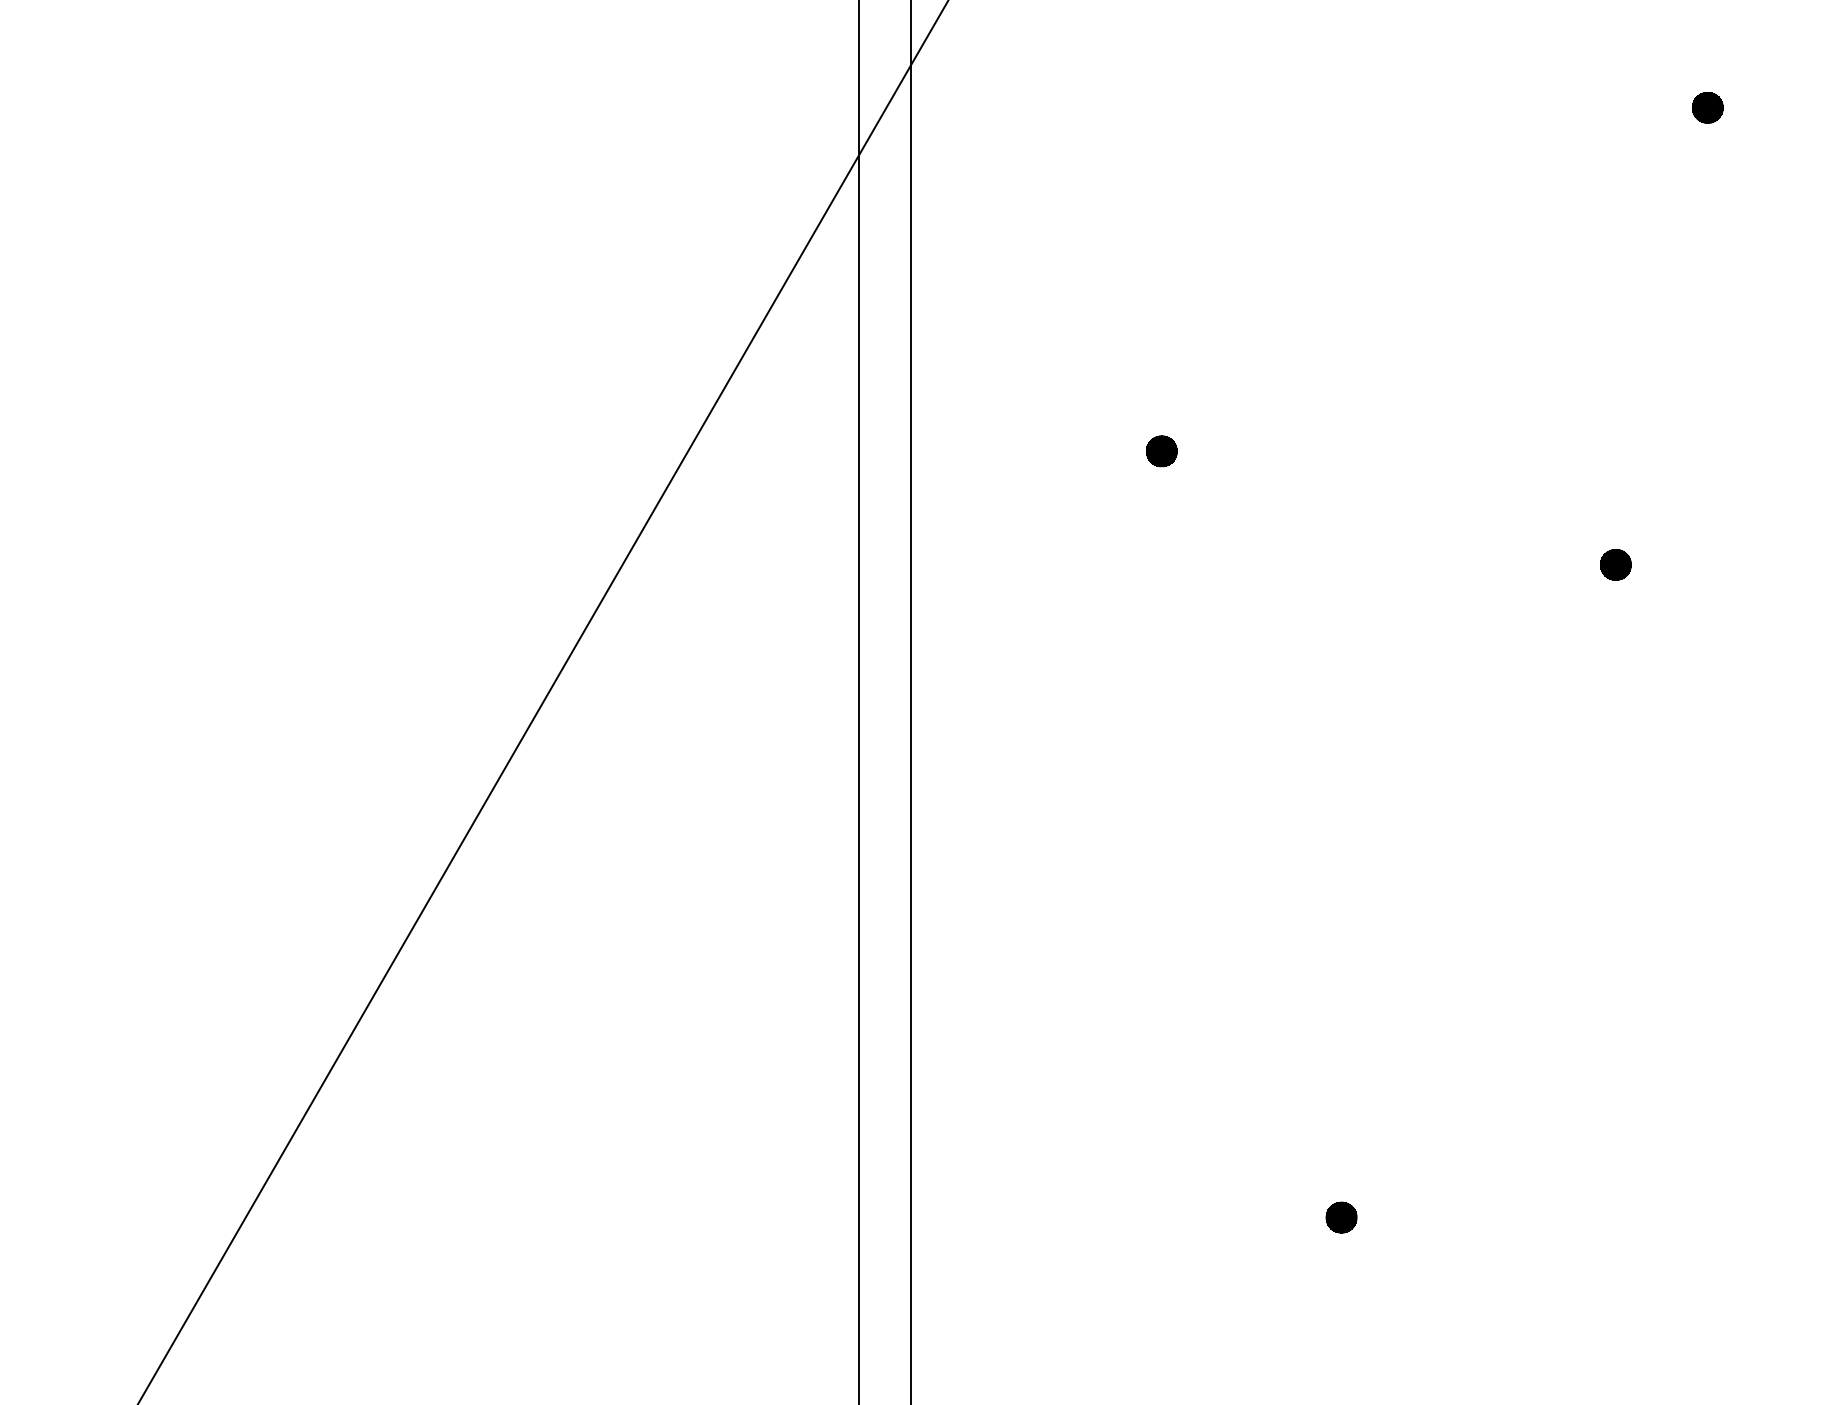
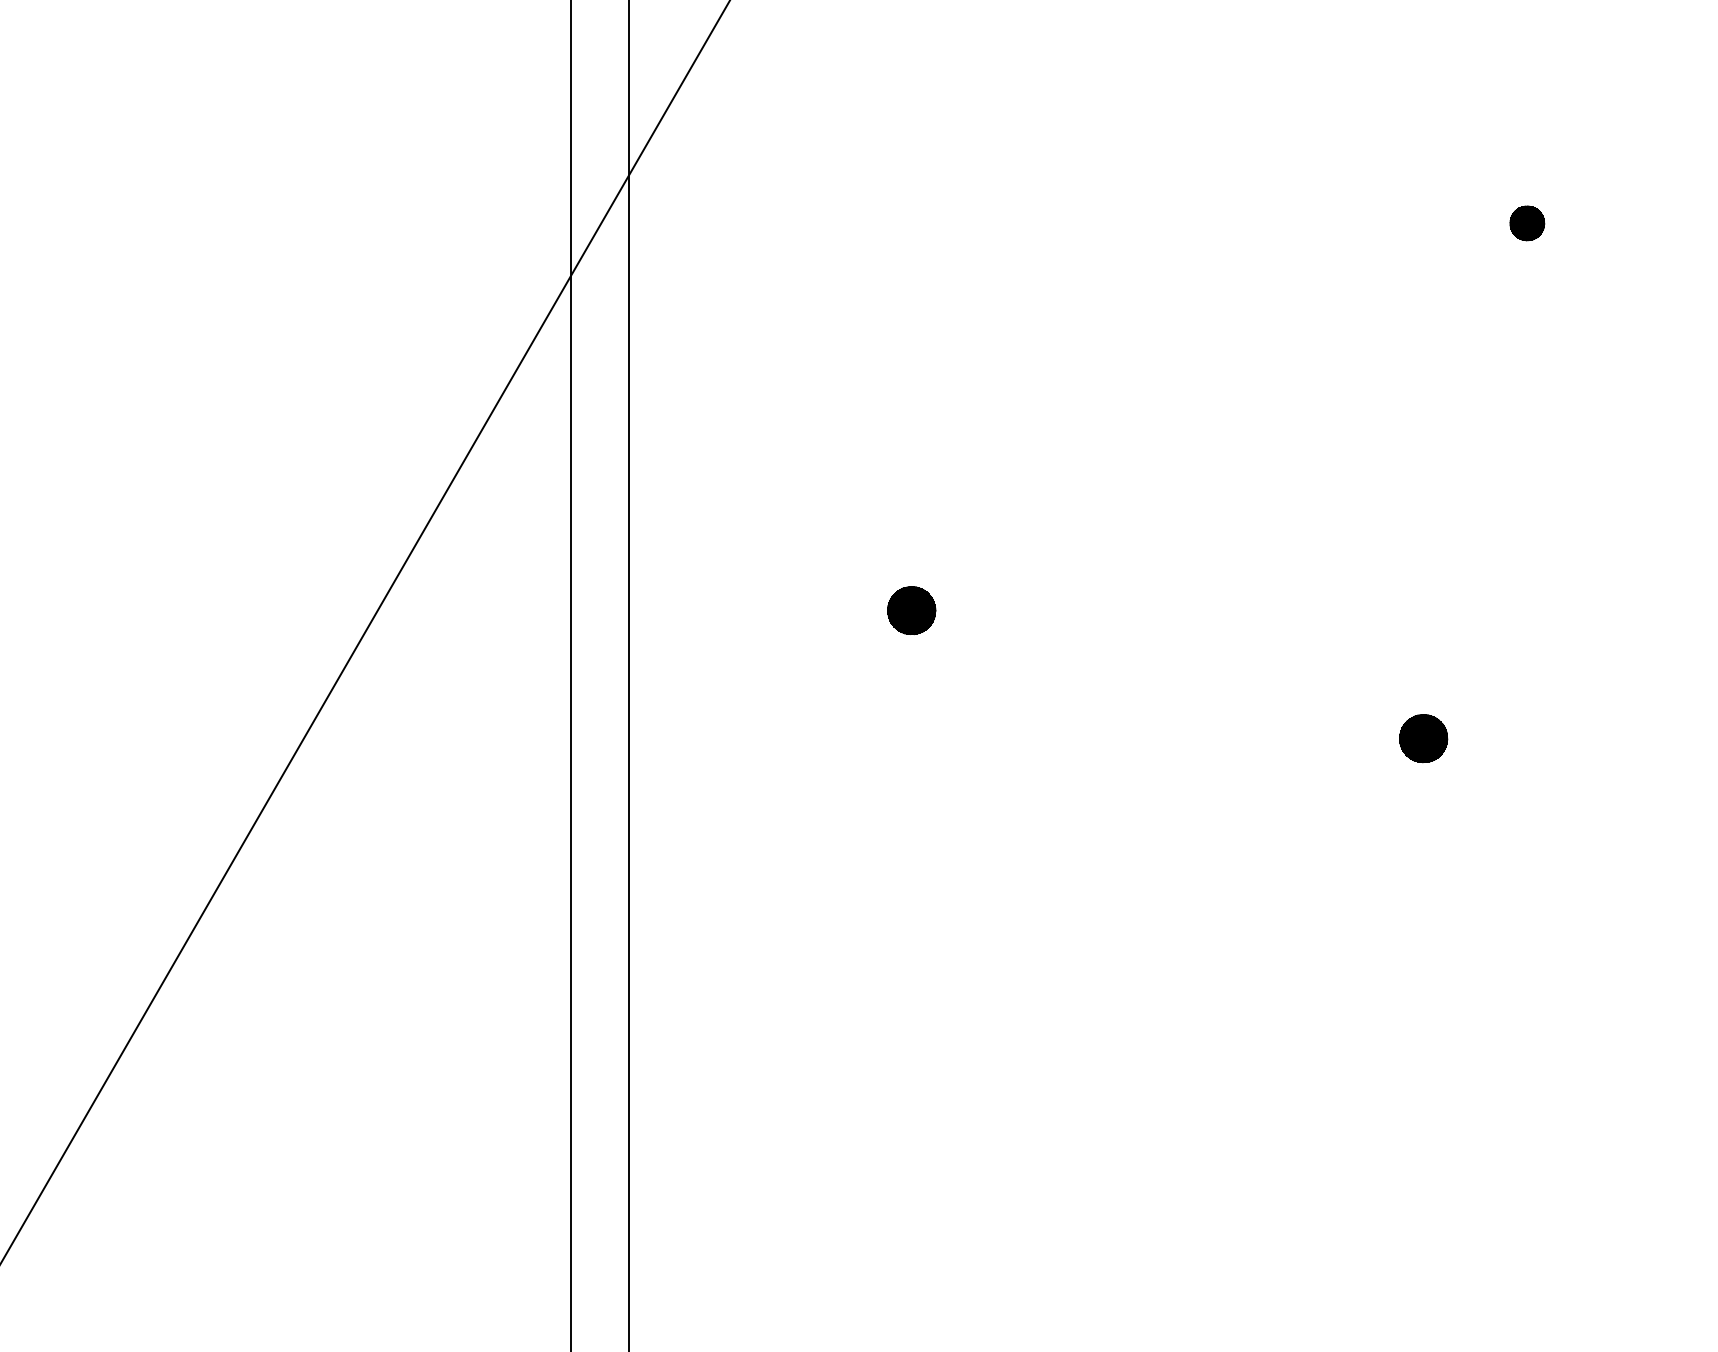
part: (1161, 451) -> (911, 610), size x1.4
part: (1615, 564) -> (1423, 738), size x1.4

